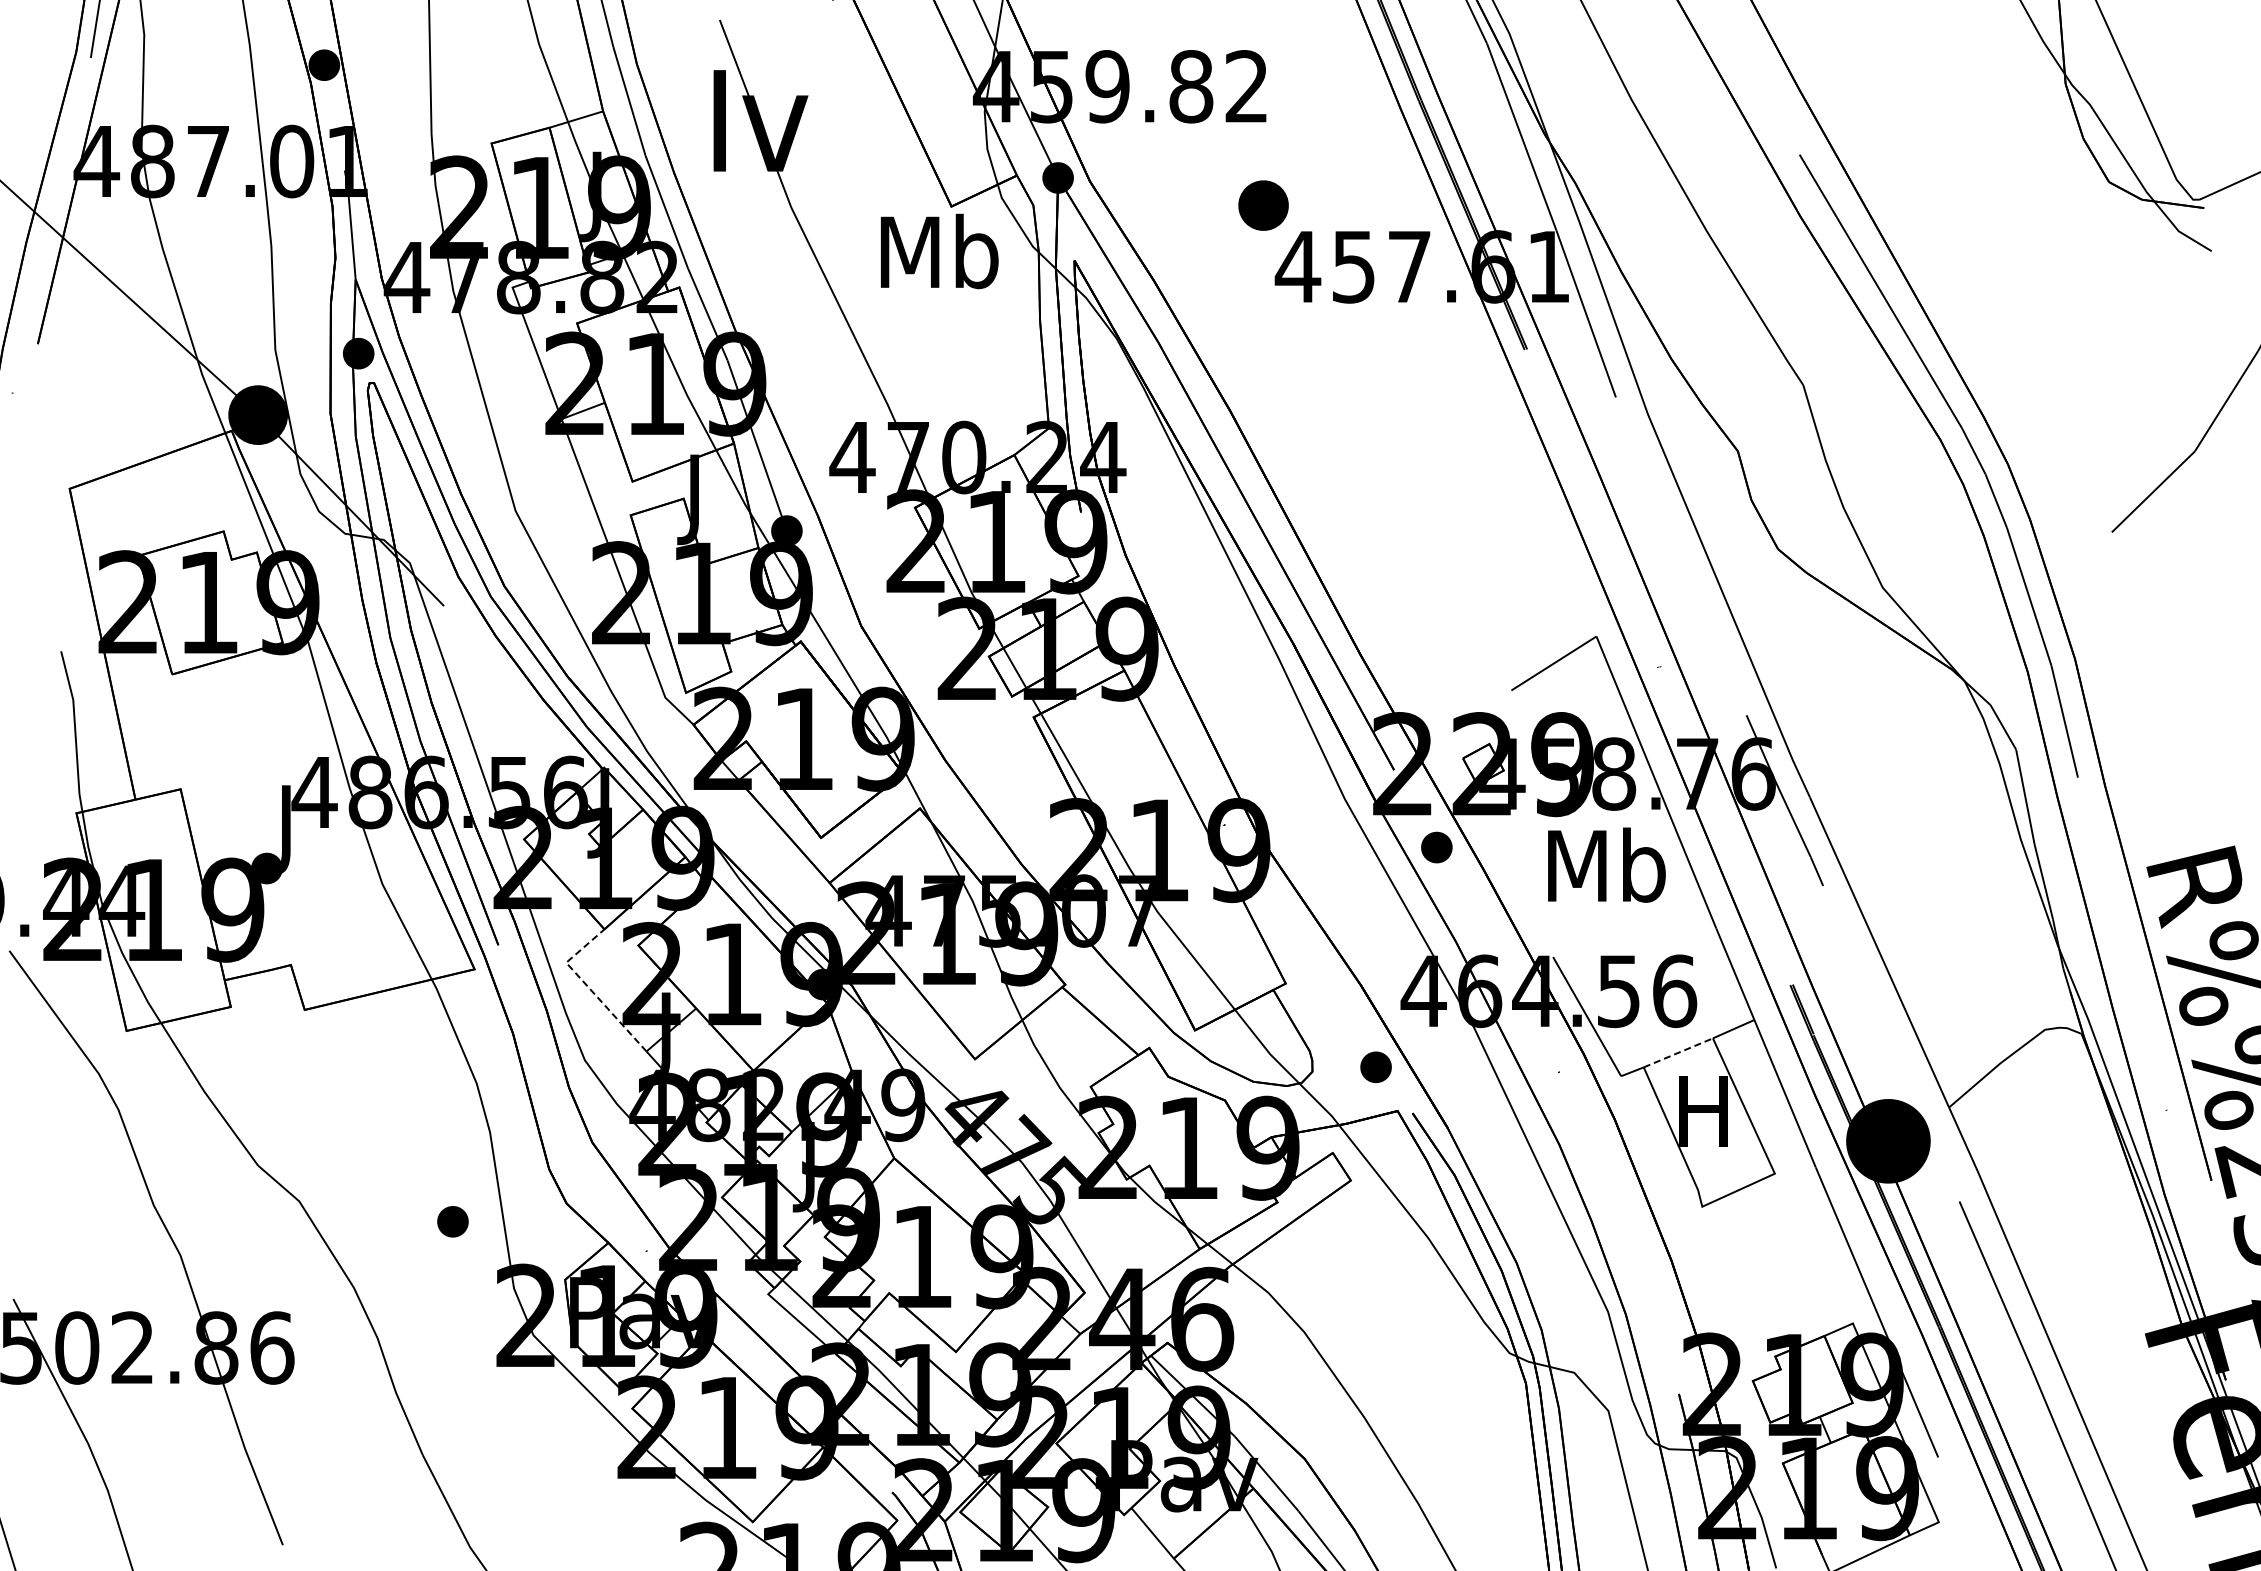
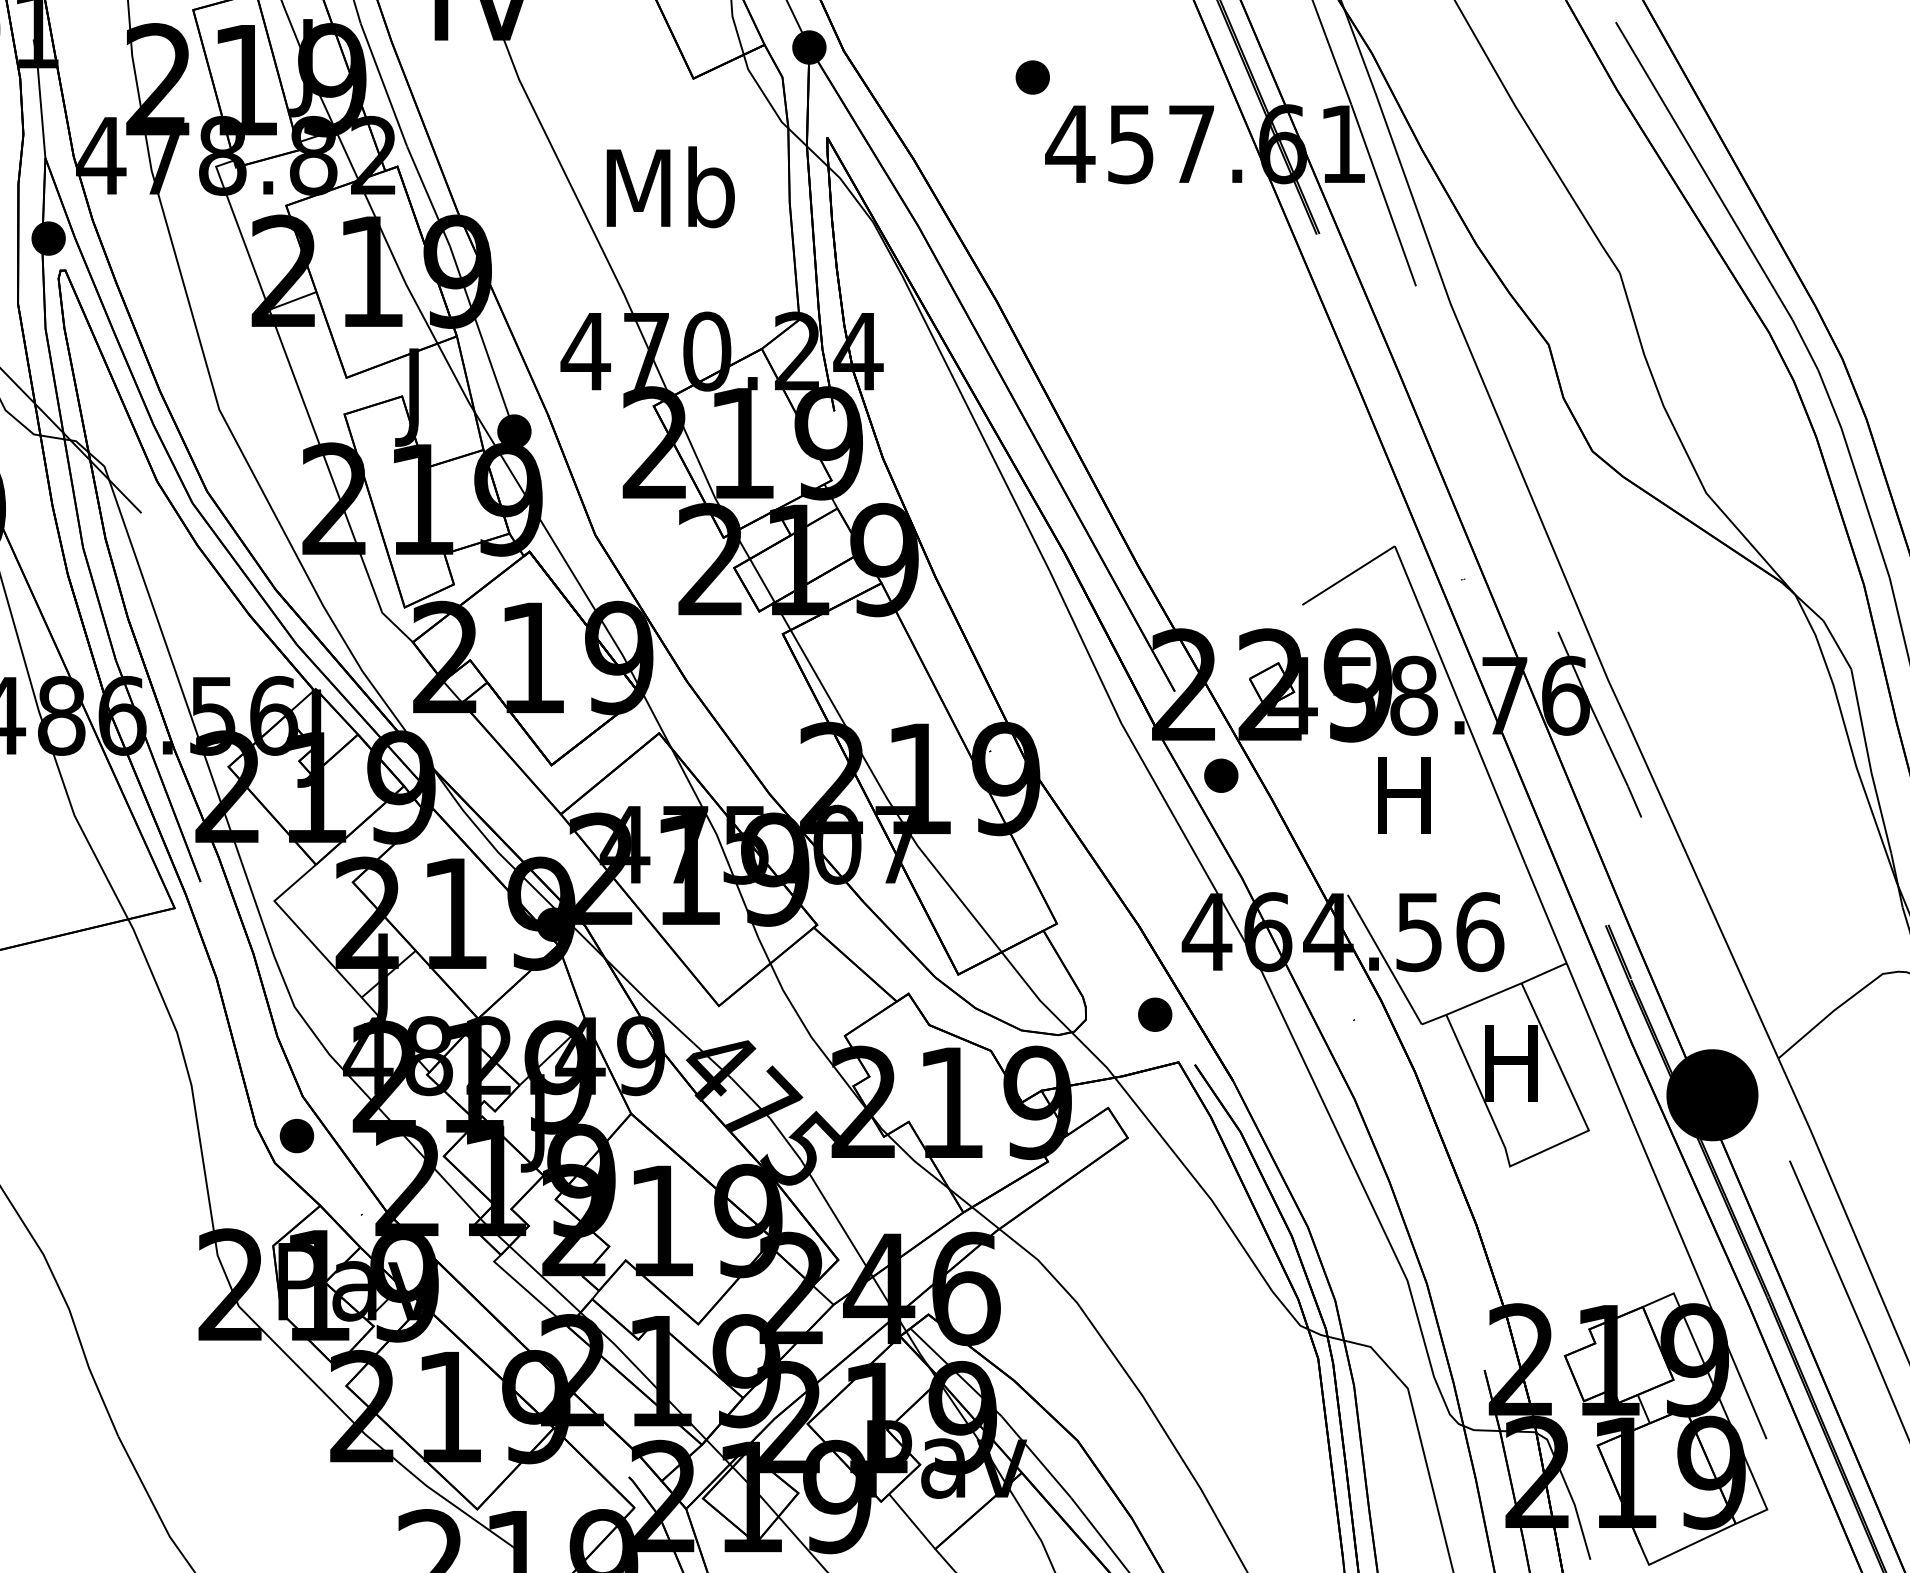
part: (1263, 205) -> (1032, 77), size x0.62
text: (939, 251) -> (670, 187), moved
text: (1606, 864) -> (1405, 794), Mb -> H
line: (589, 987) -> (299, 927), dashed -> solid
line: (1678, 1052) -> (1484, 998), dashed -> solid
part: (452, 1221) -> (296, 1135), moved

